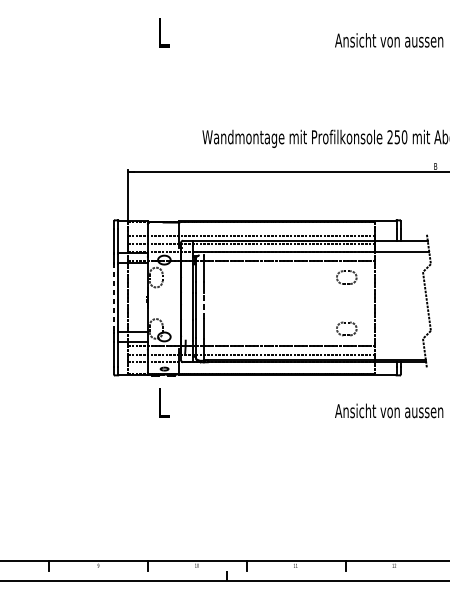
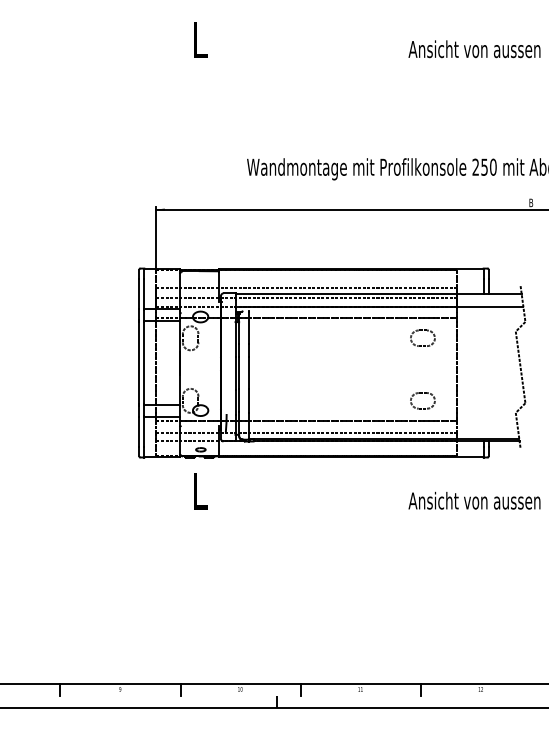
line: (114, 298) -> (139, 363), dashed -> solid
line: (203, 305) -> (248, 372), dashed -> solid

